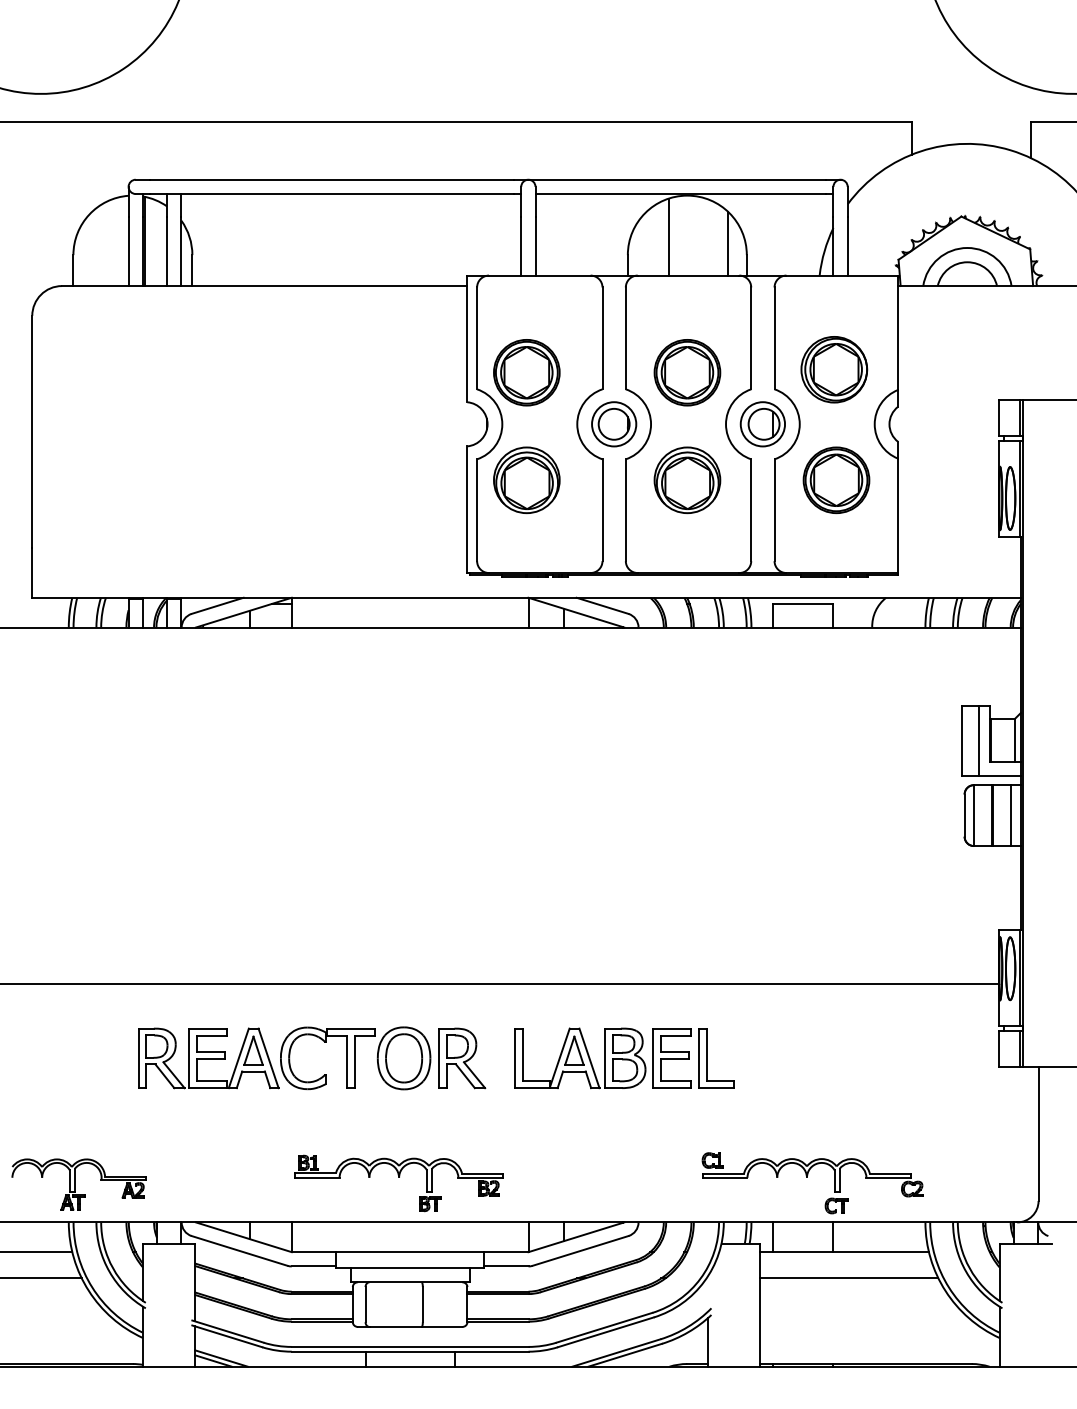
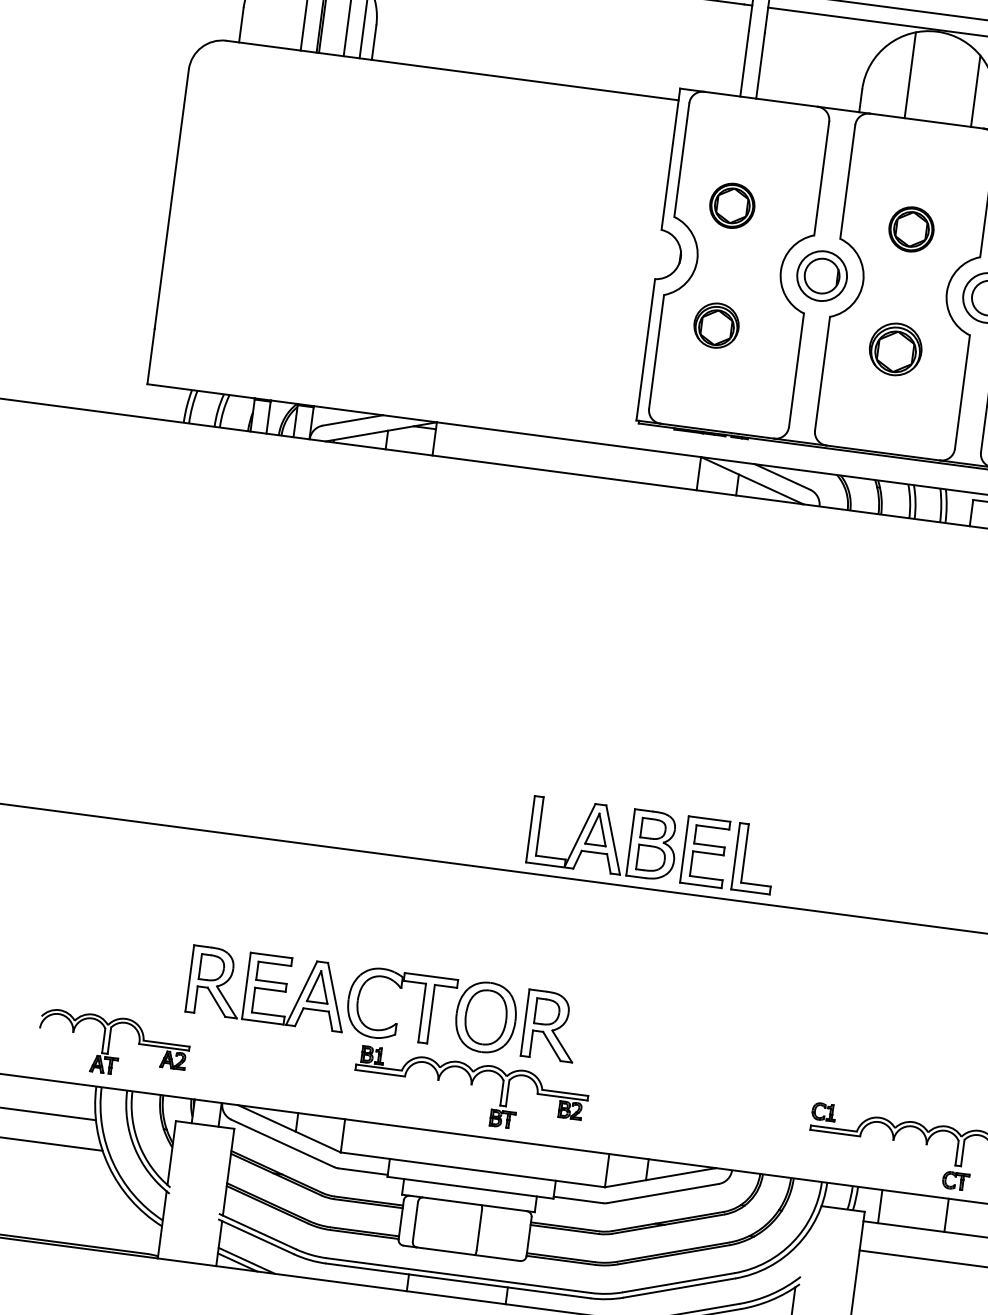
part: (526, 372) -> (731, 205), size x0.6
part: (687, 372) -> (911, 229), size x0.6
part: (526, 479) -> (716, 324), size x0.6
part: (687, 480) -> (895, 349), size x0.7
part: (624, 1058) -> (652, 845), moved
part: (322, 1075) -> (392, 1024), moved

